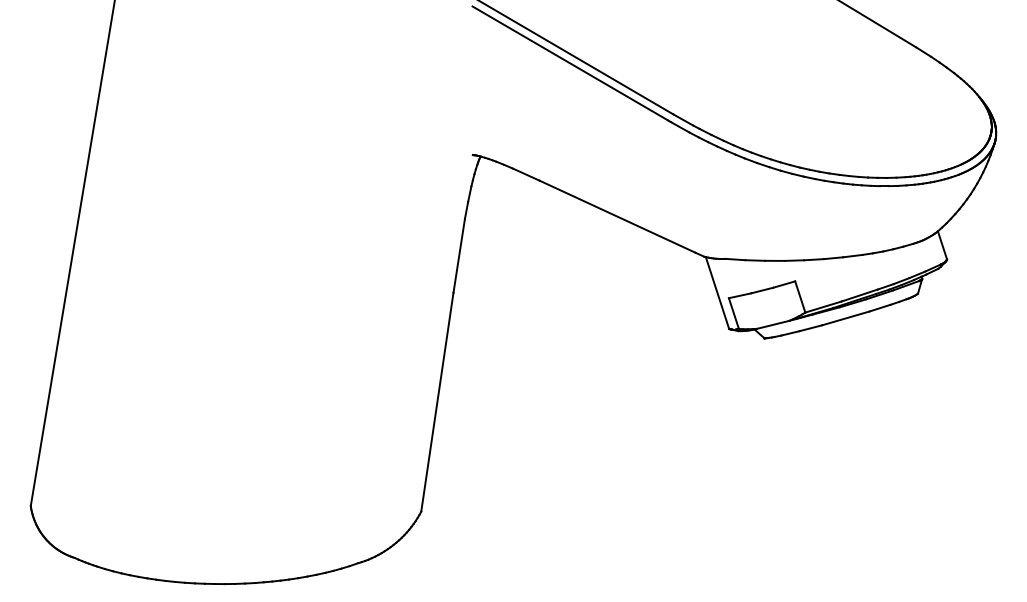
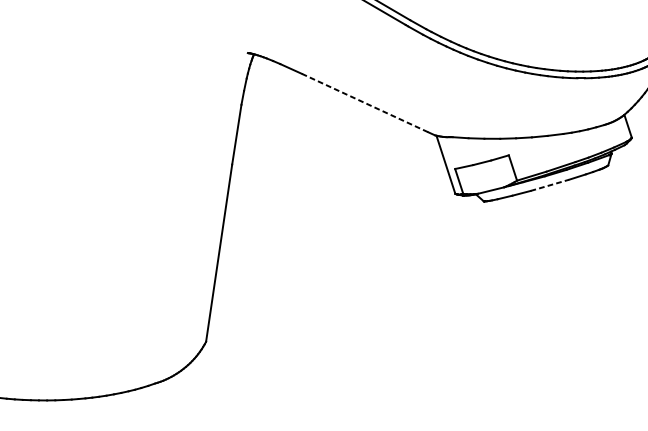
line: (617, 216) -> (364, 102), solid -> dashed
line: (845, 318) -> (549, 185), solid -> dashed

